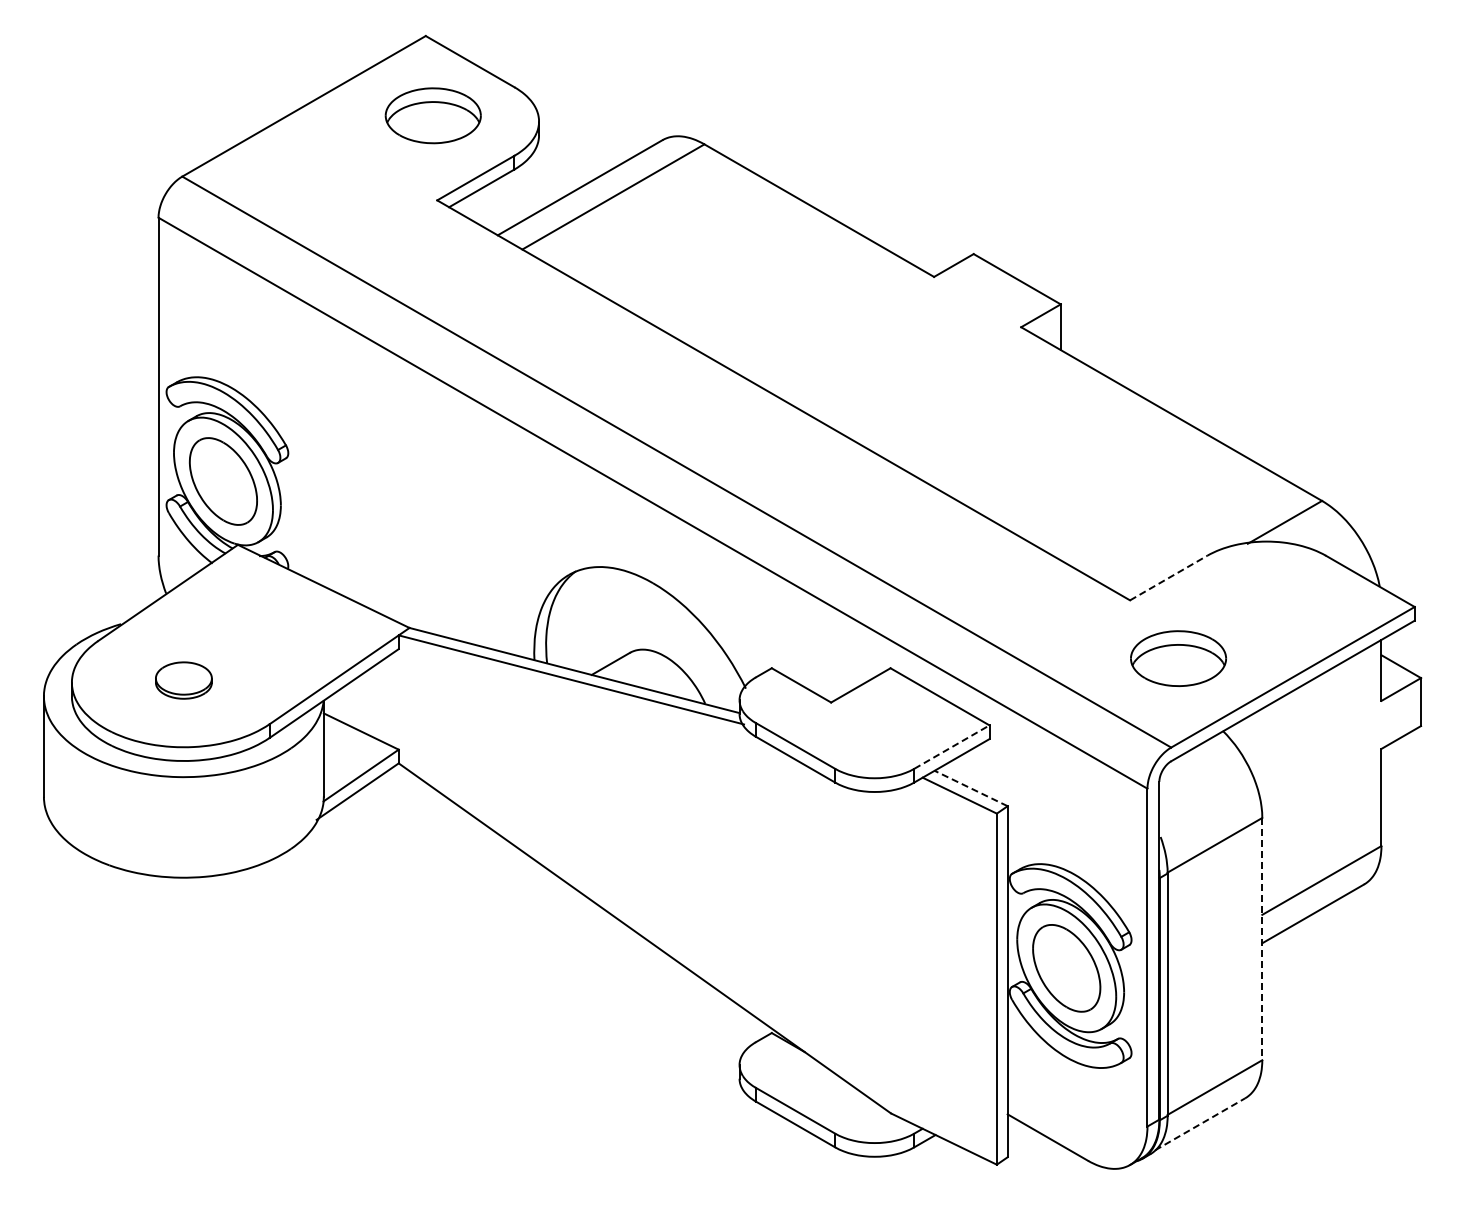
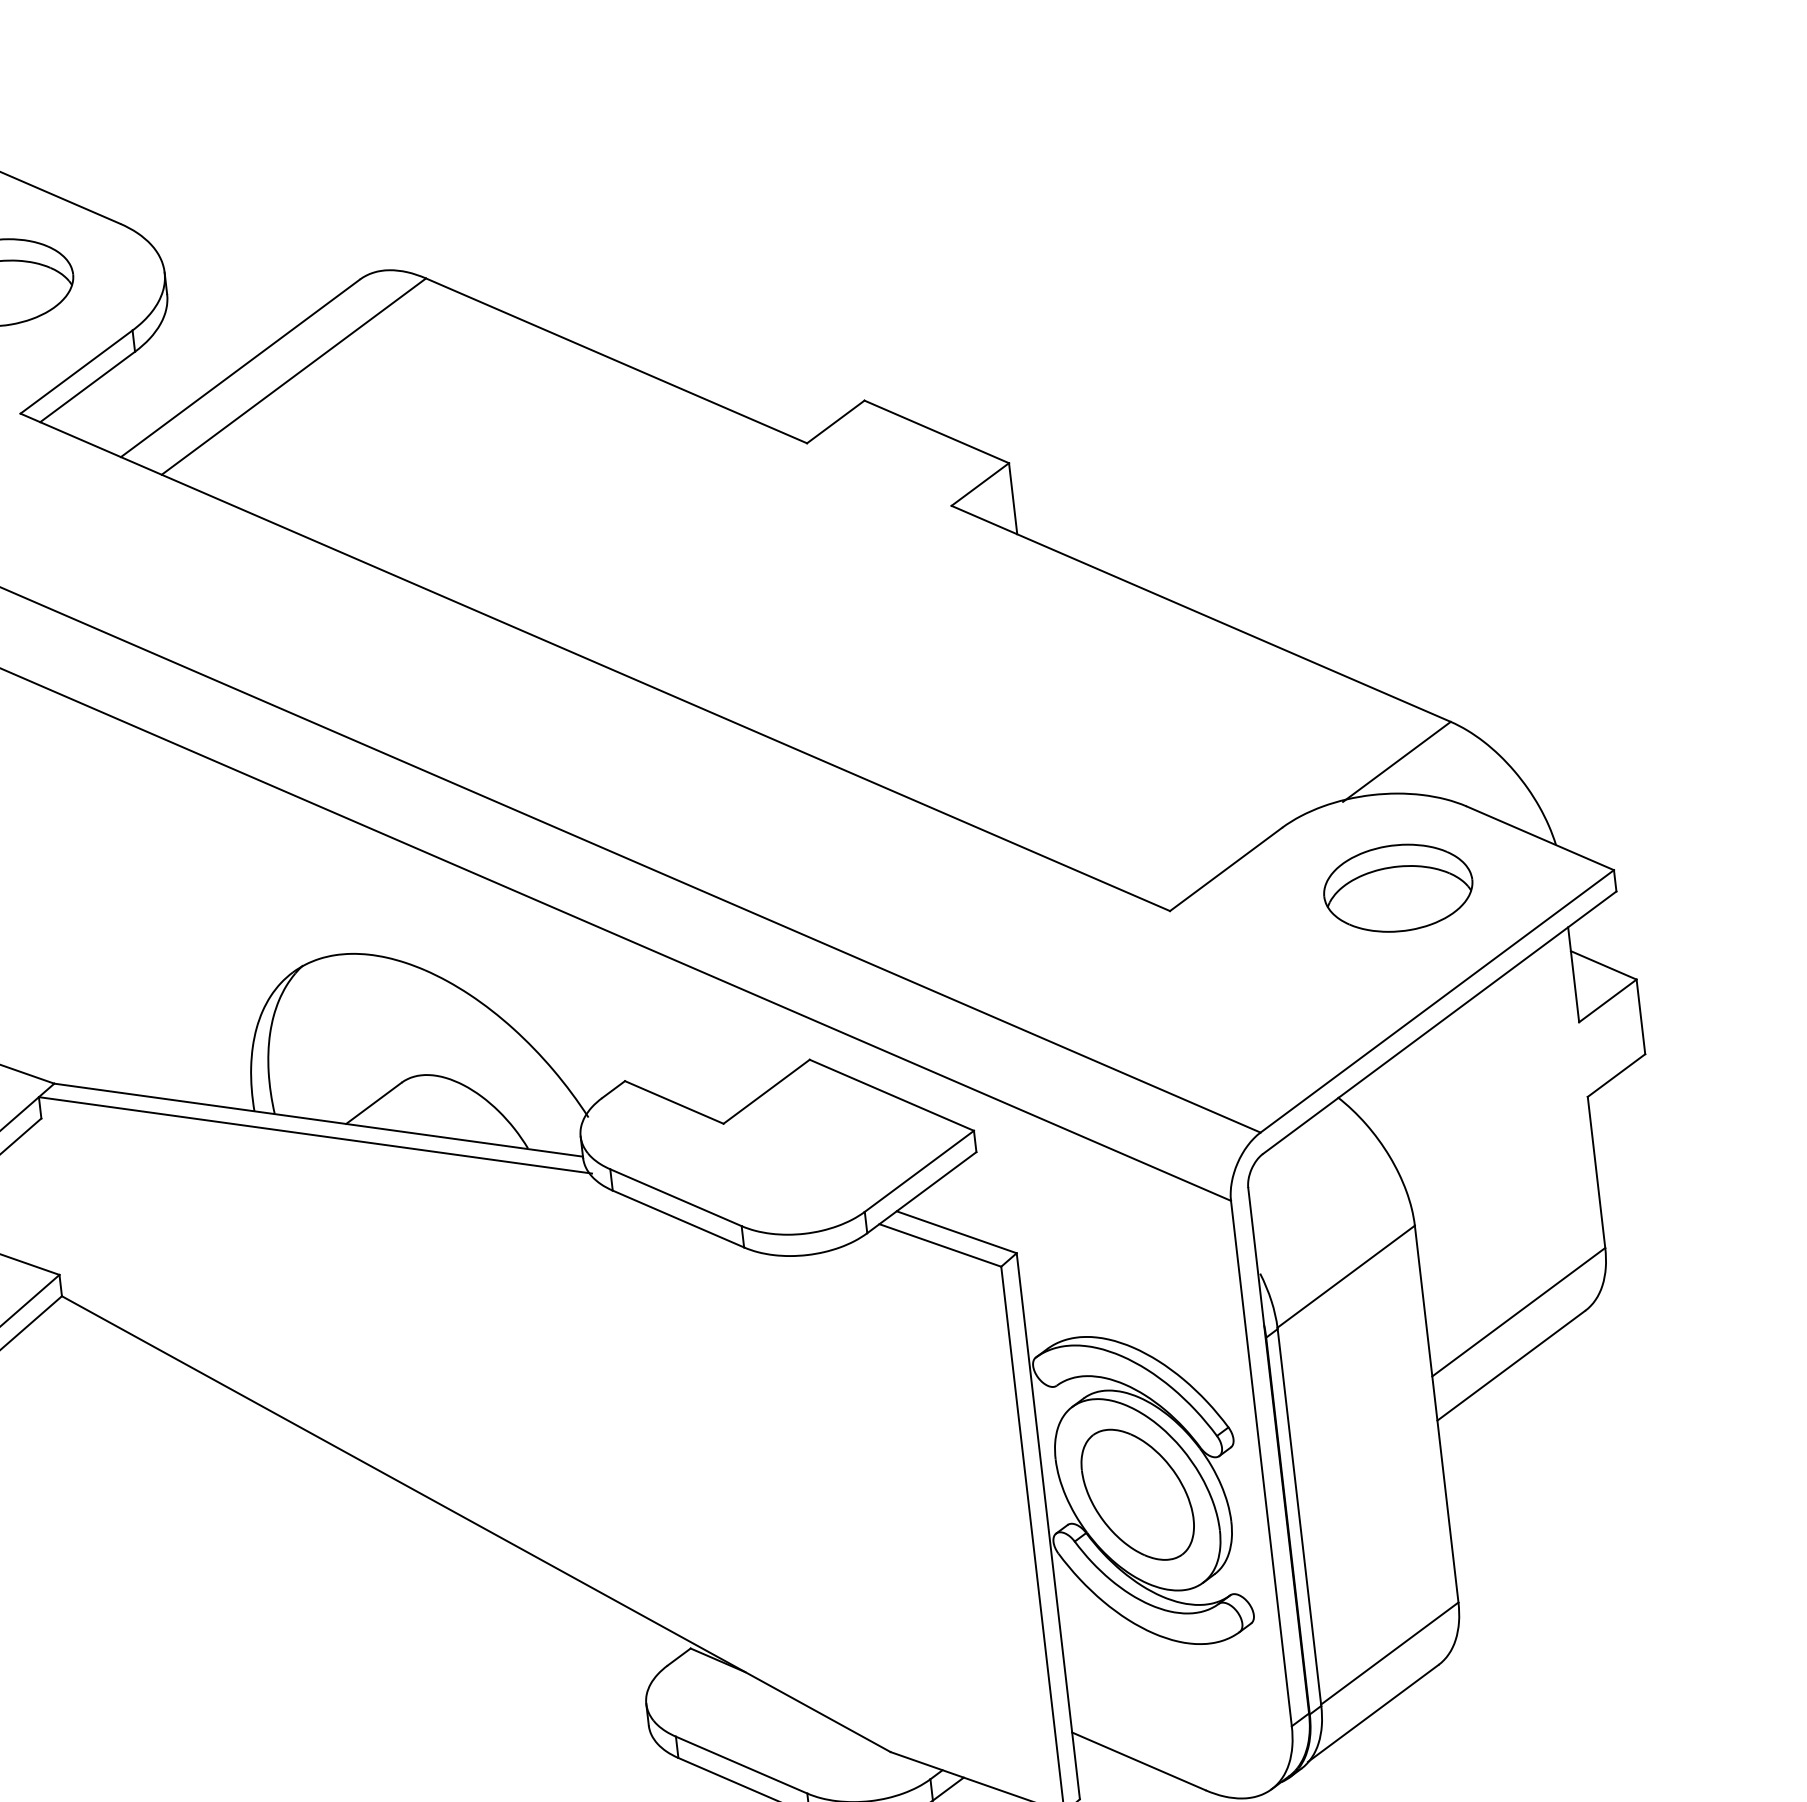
line: (1168, 578) -> (1225, 870), dashed -> solid
part: (1178, 658) -> (1398, 888), moved
line: (952, 746) -> (920, 1170), dashed -> solid
line: (971, 788) -> (957, 1232), dashed -> solid
line: (1262, 939) -> (1437, 1414), dashed -> solid
line: (1200, 1124) -> (1373, 1713), dashed -> solid

